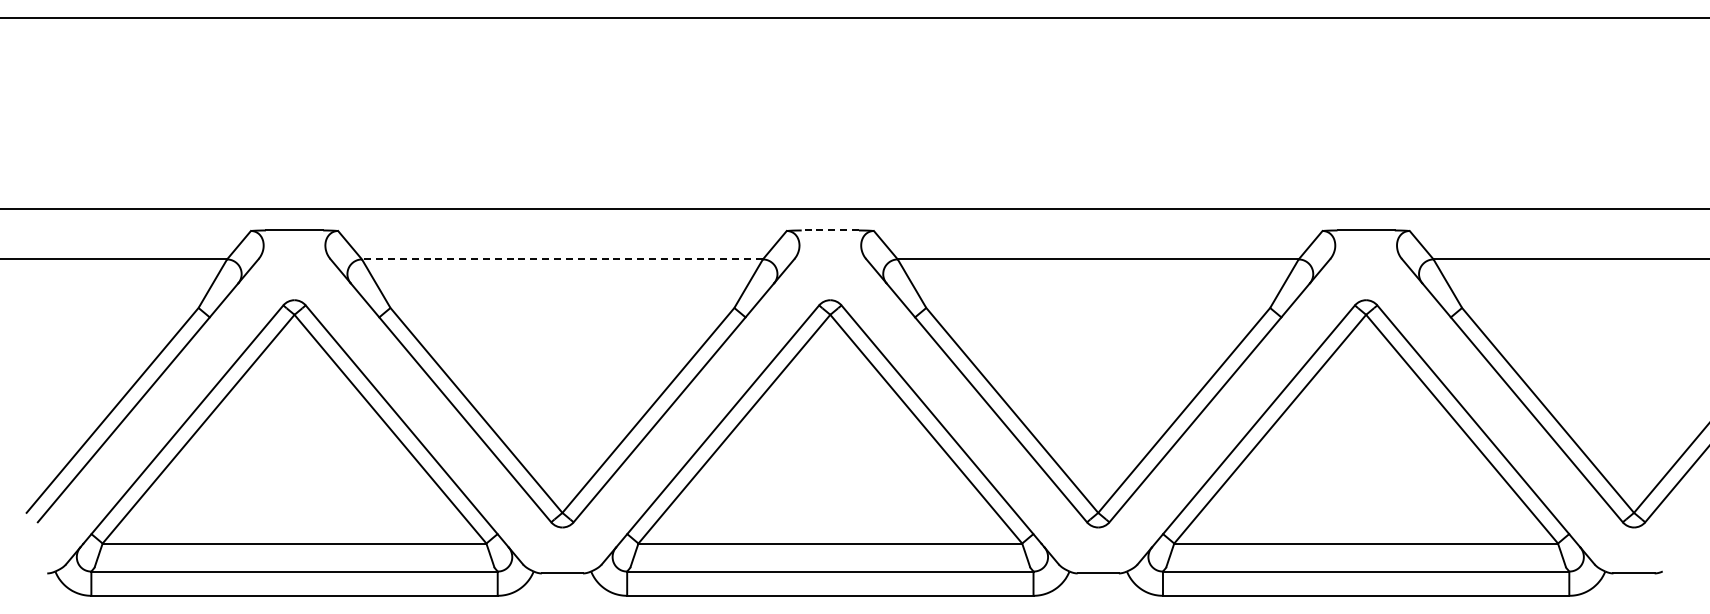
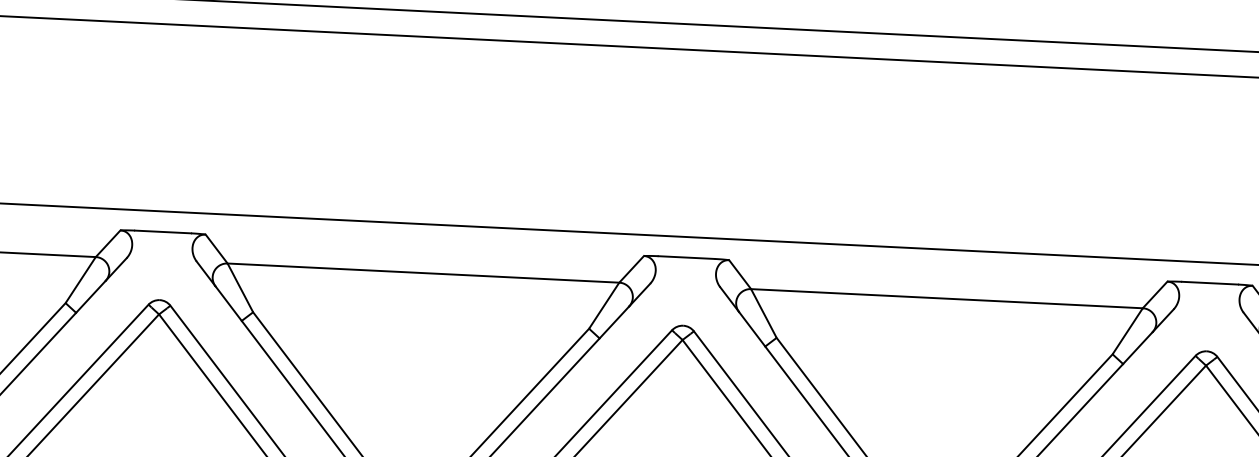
line: (830, 230) -> (686, 257), dashed -> solid
line: (561, 259) -> (422, 273), dashed -> solid

